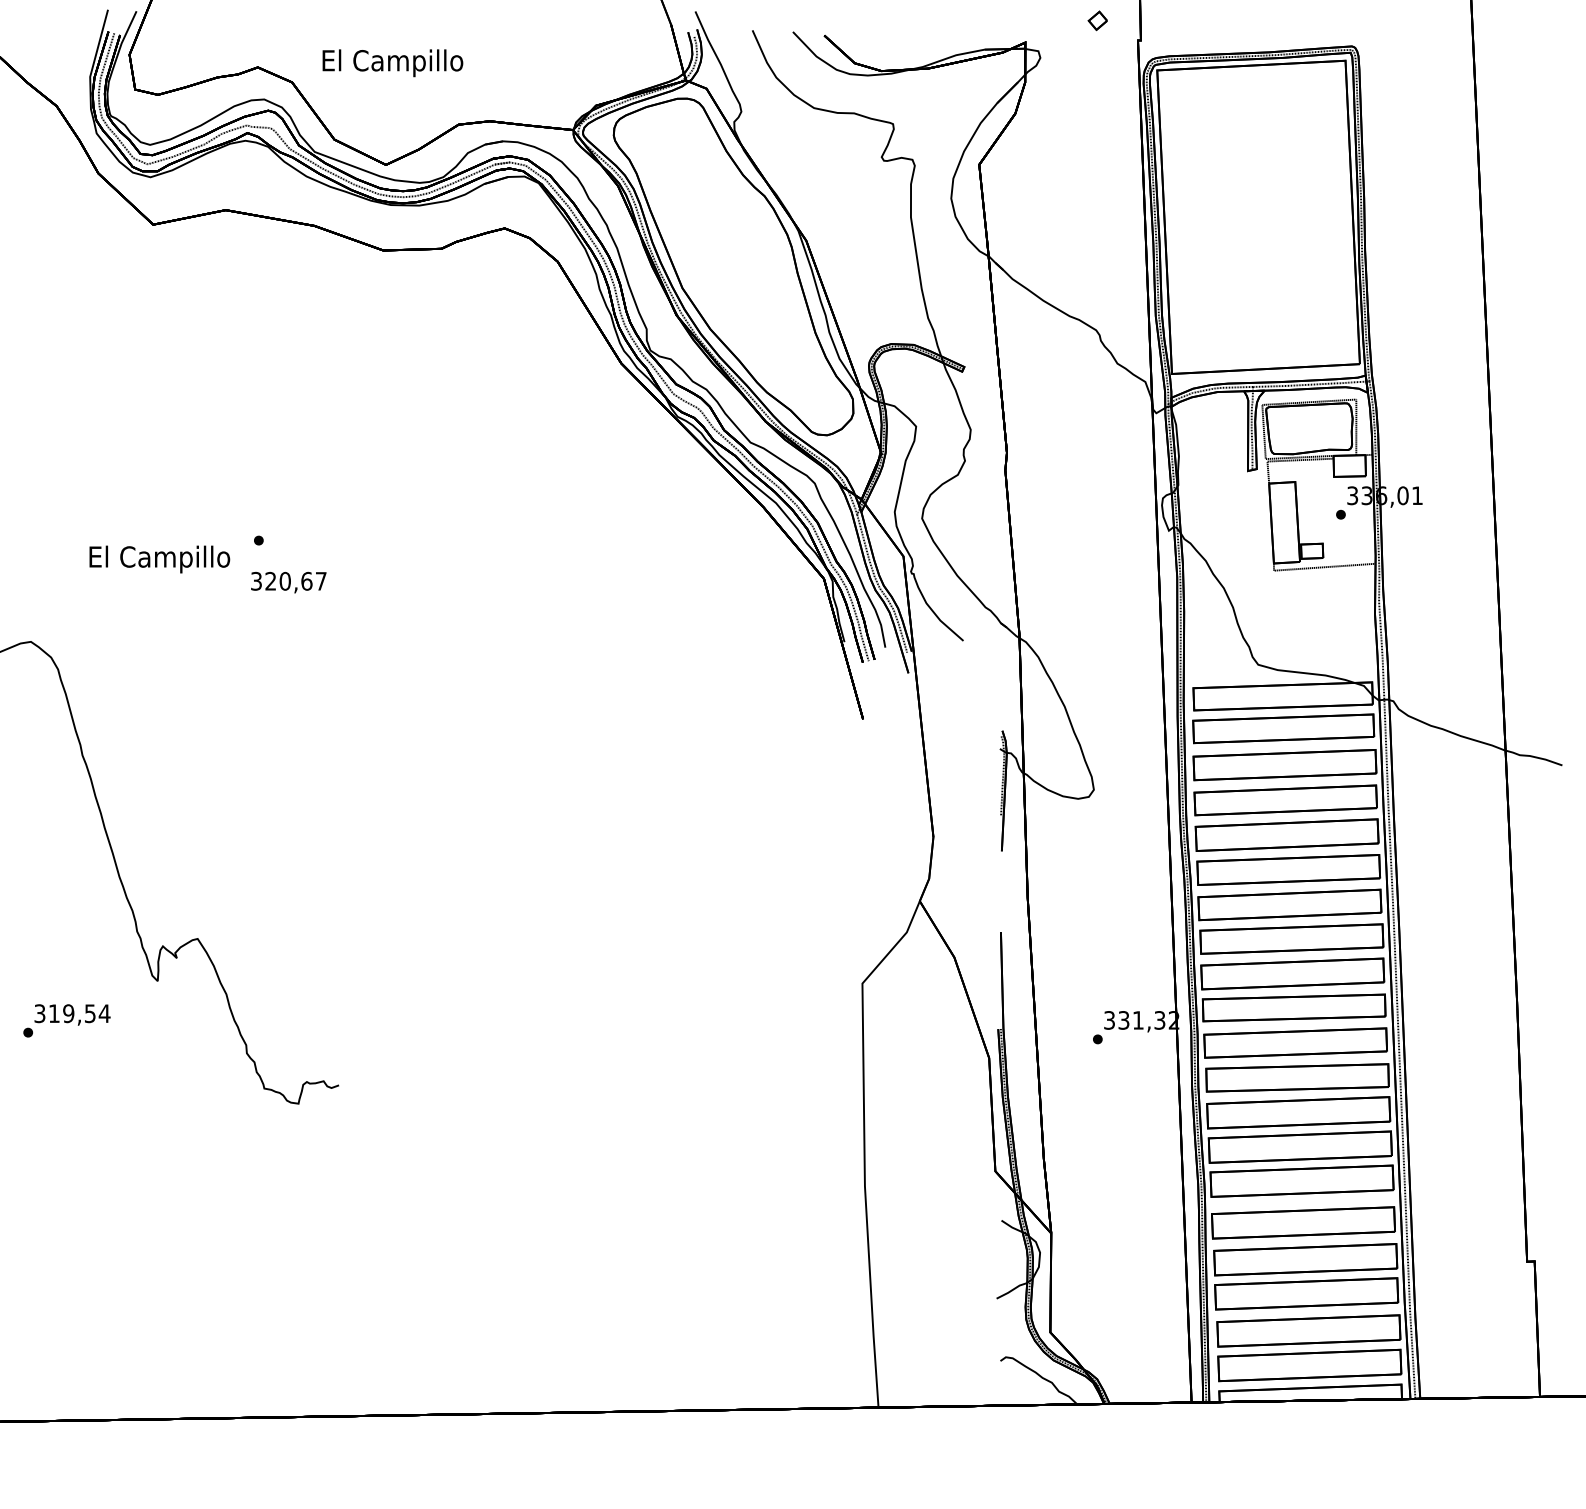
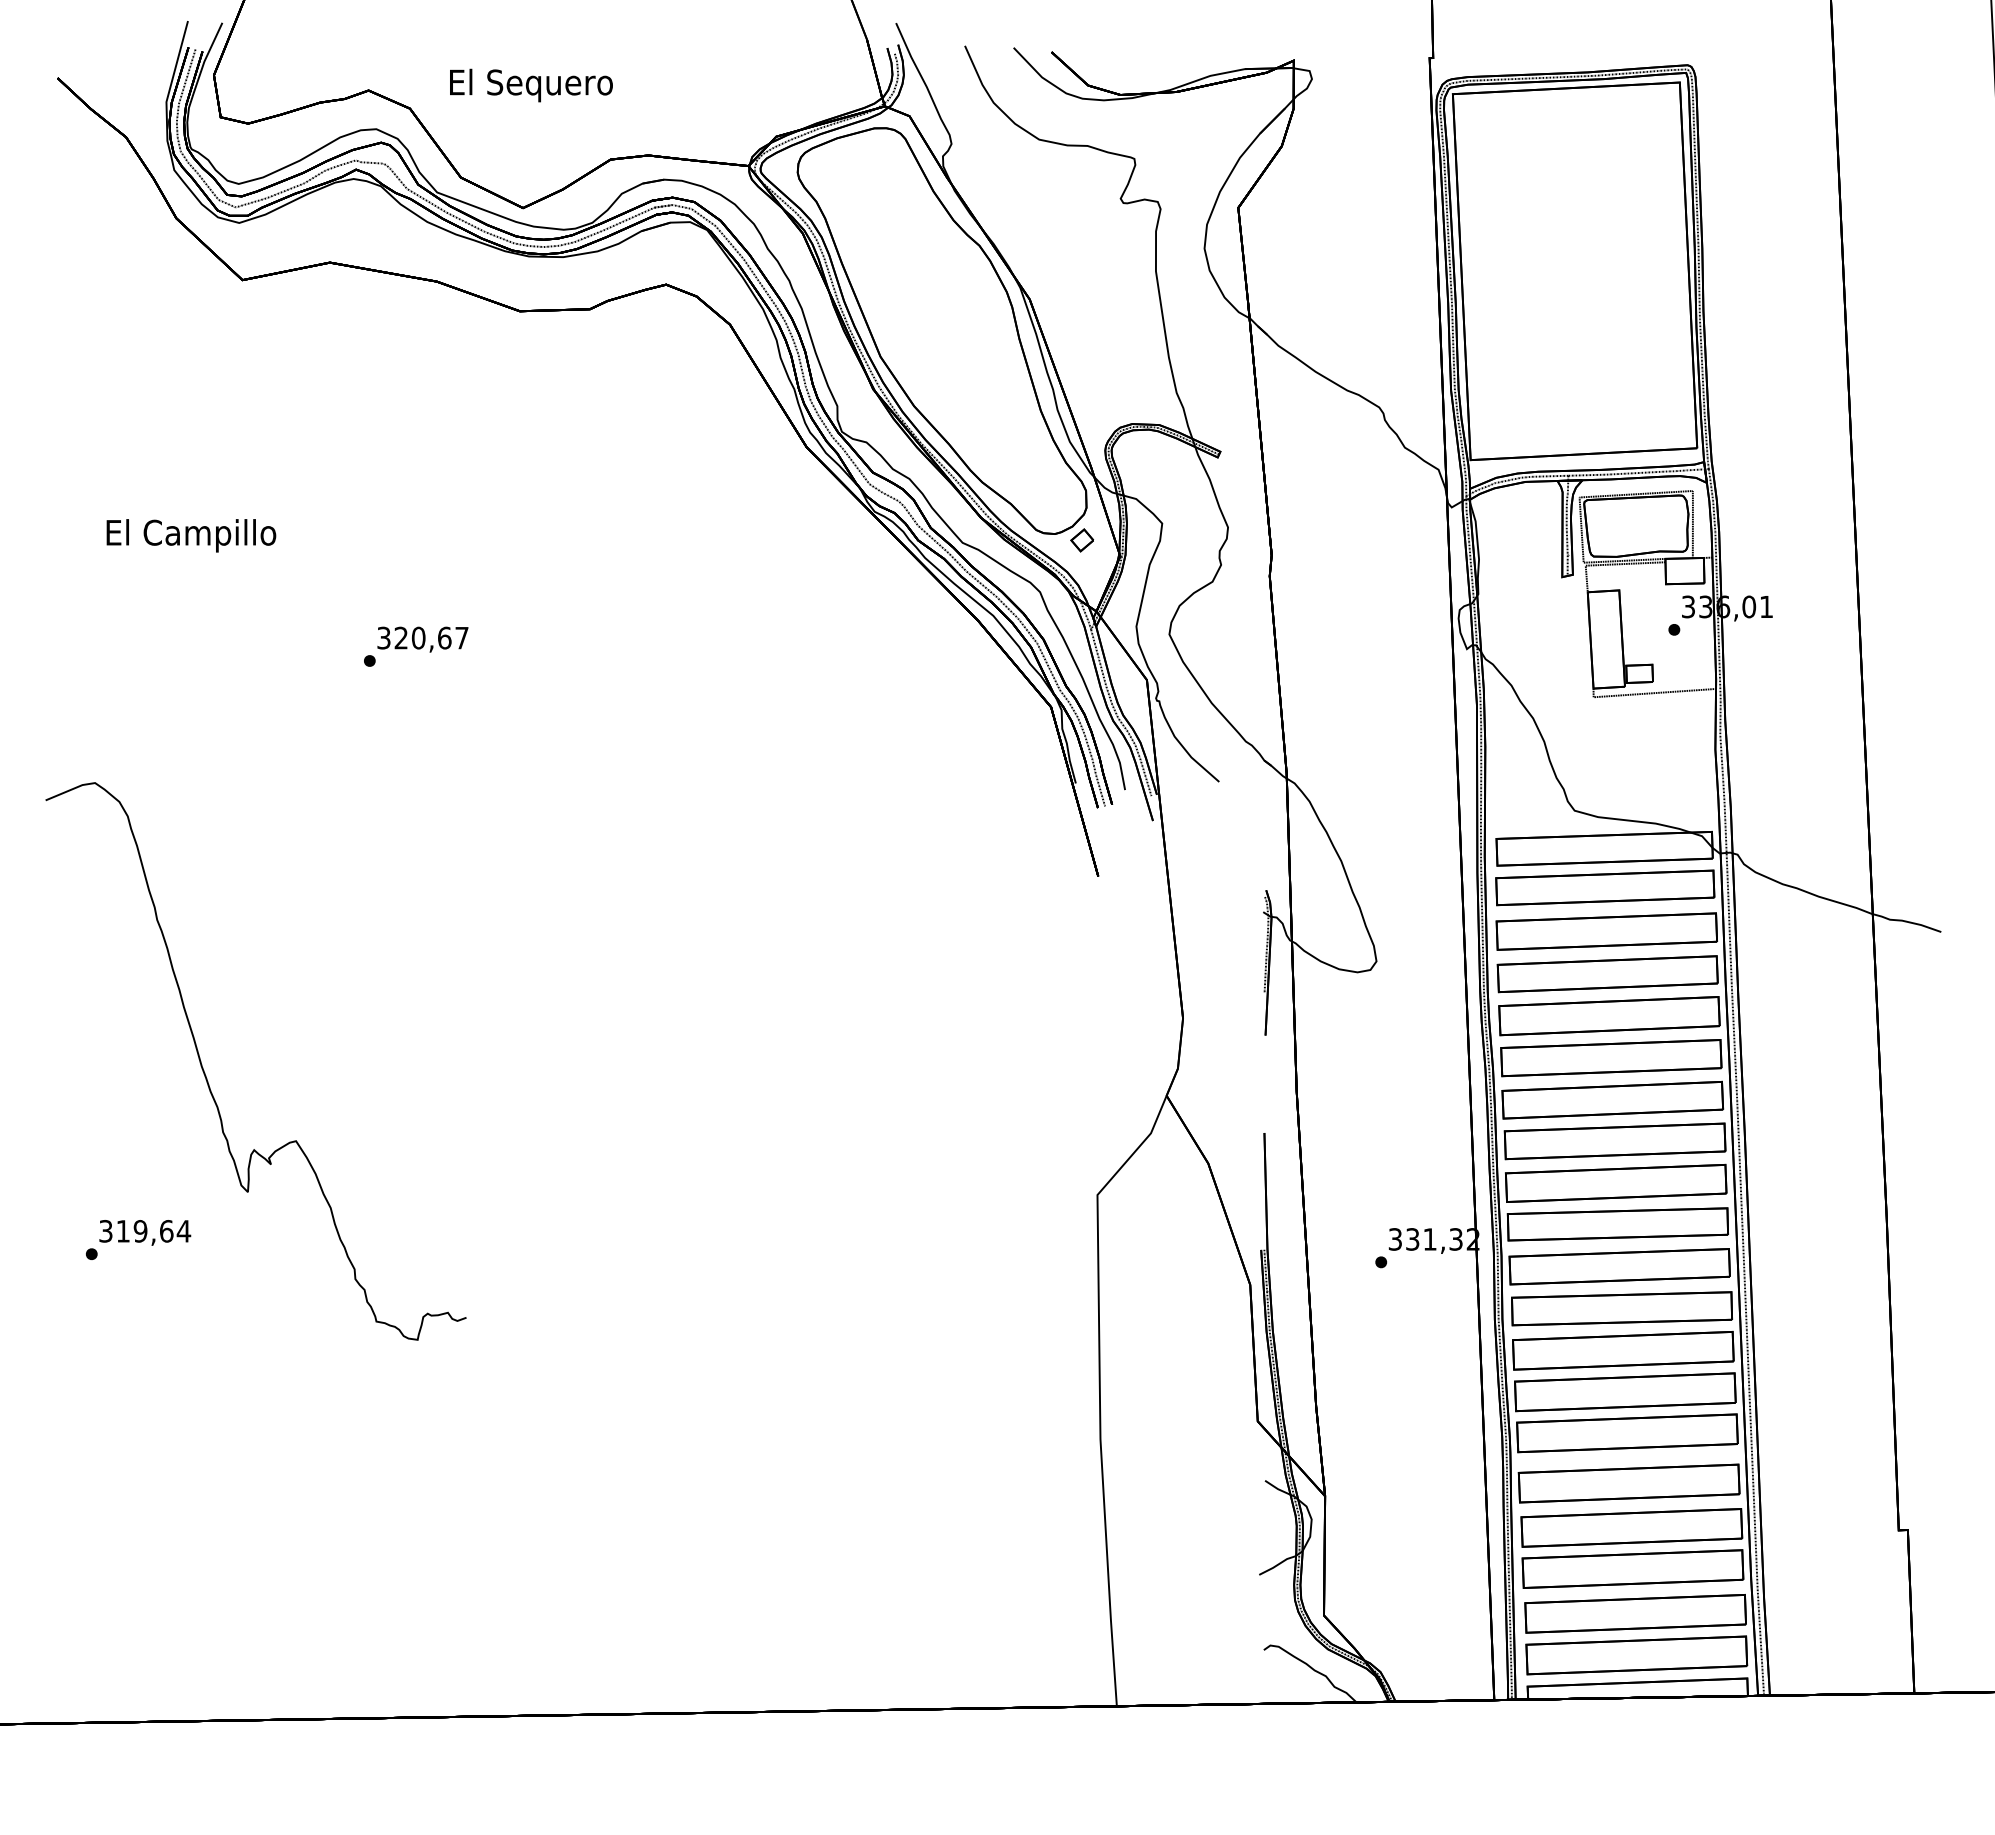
part: (1098, 20) -> (1082, 540), moved
text: (392, 63) -> (531, 85), El Campillo -> El Sequero
text: (159, 559) -> (191, 535), moved
text: (288, 582) -> (422, 639), moved
text: (90, 1013) -> (166, 1231), 319,54 -> 319,64

